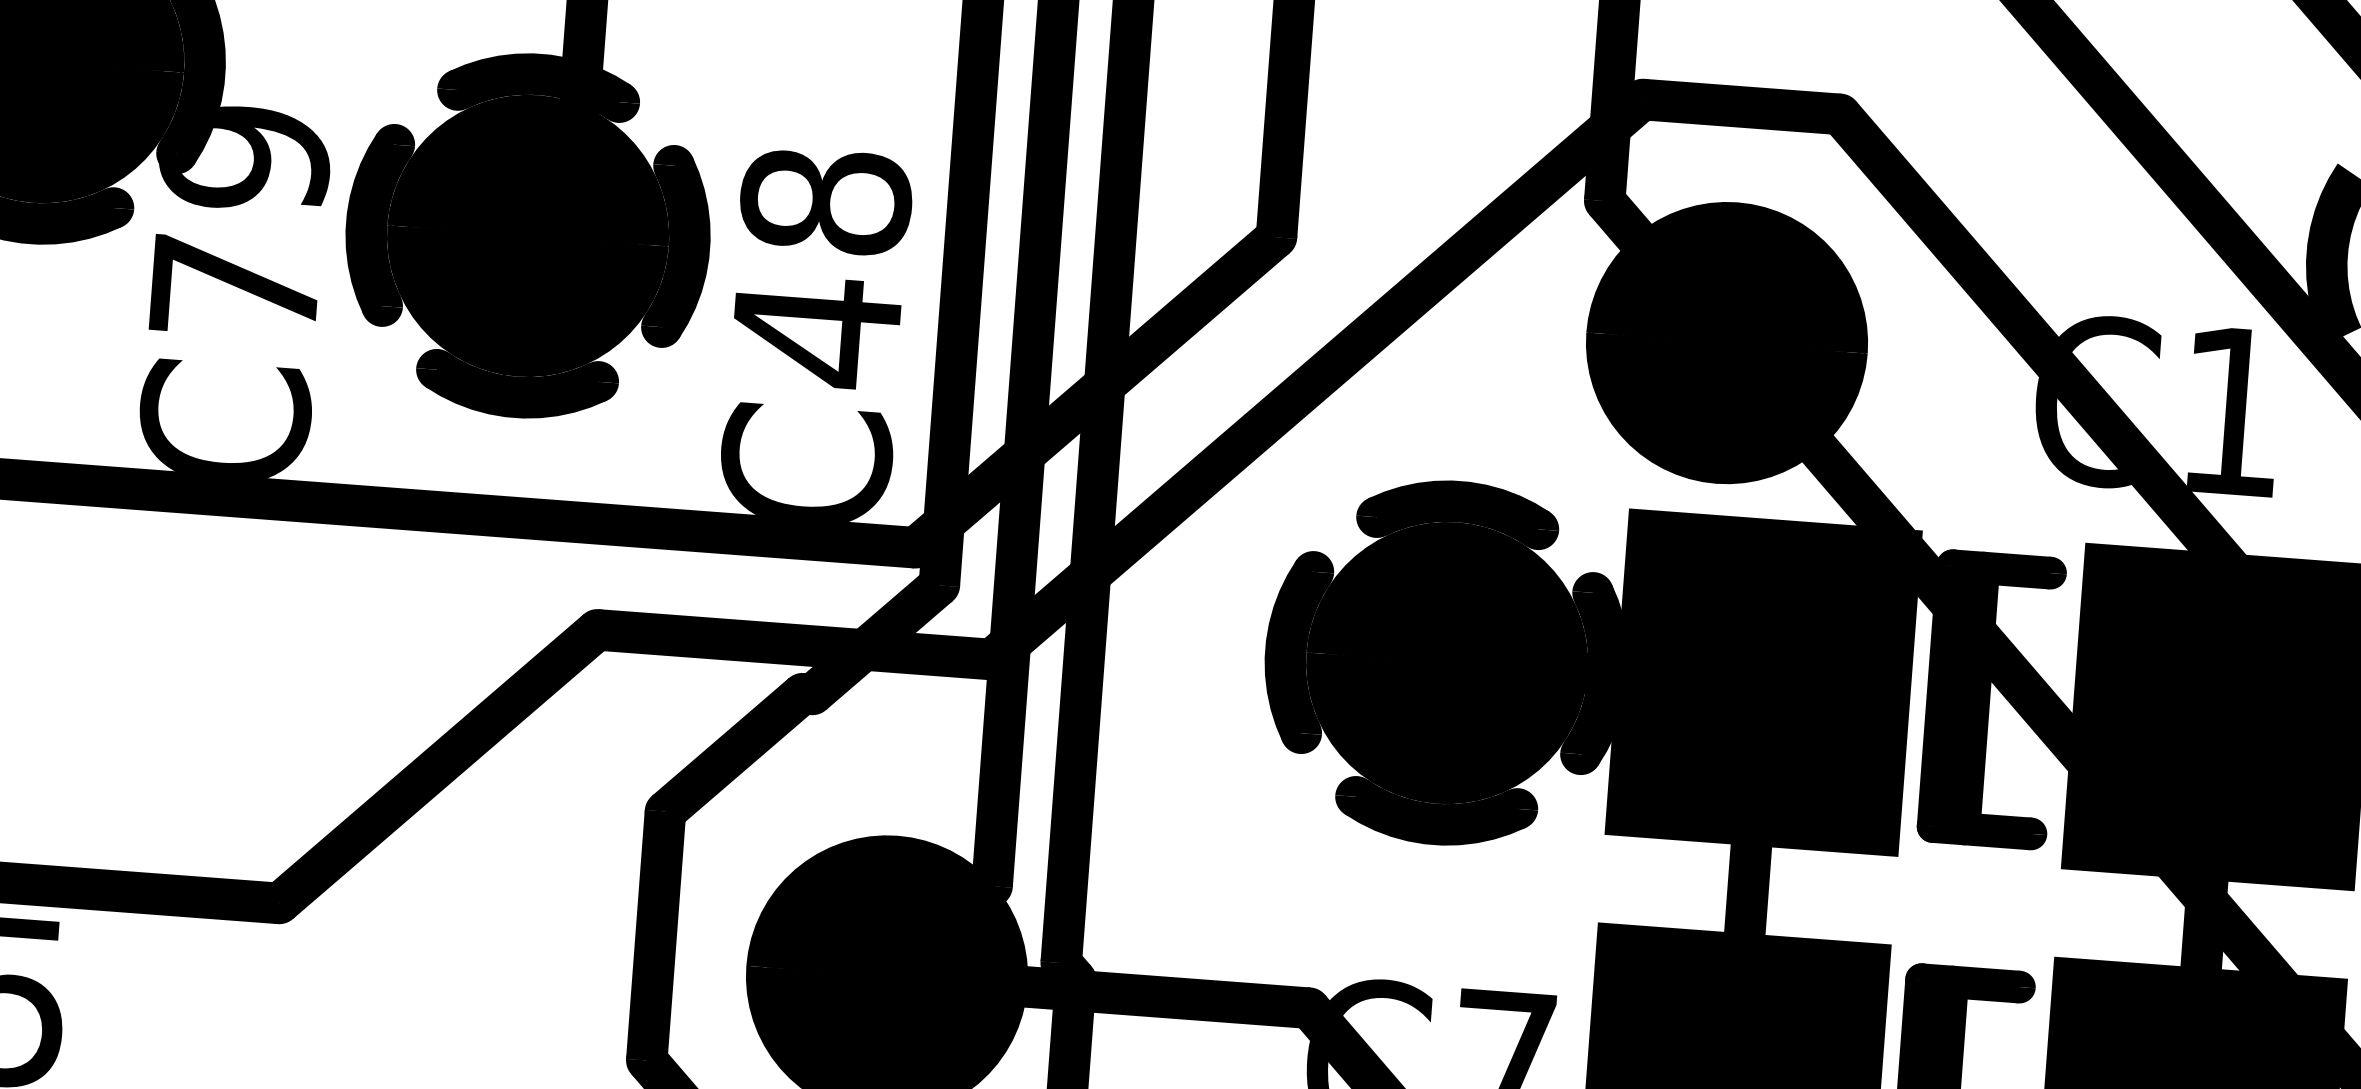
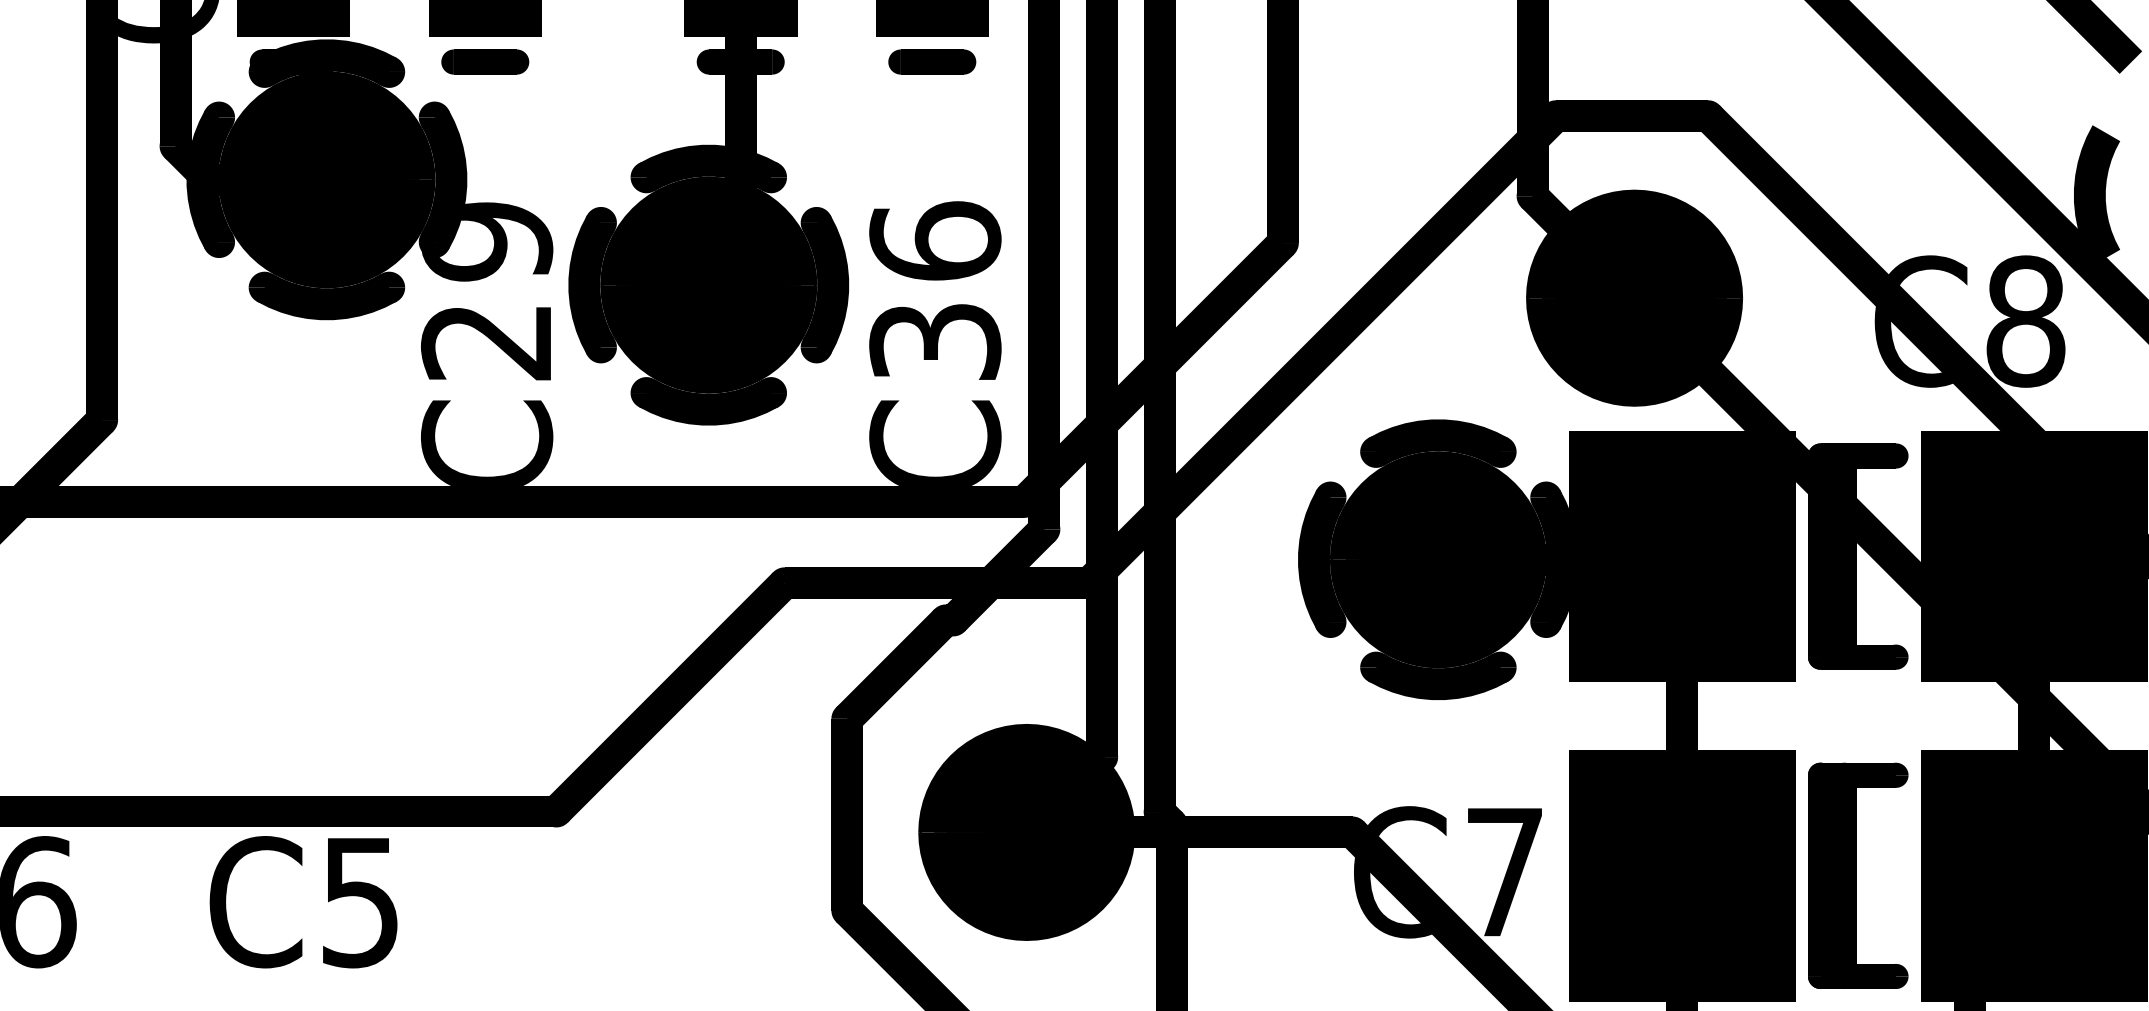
text: (821, 267) -> (935, 292), C48 -> C36
text: (233, 288) -> (485, 342), C79 -> C29
text: (2231, 411) -> (2025, 321), C1 -> C8

